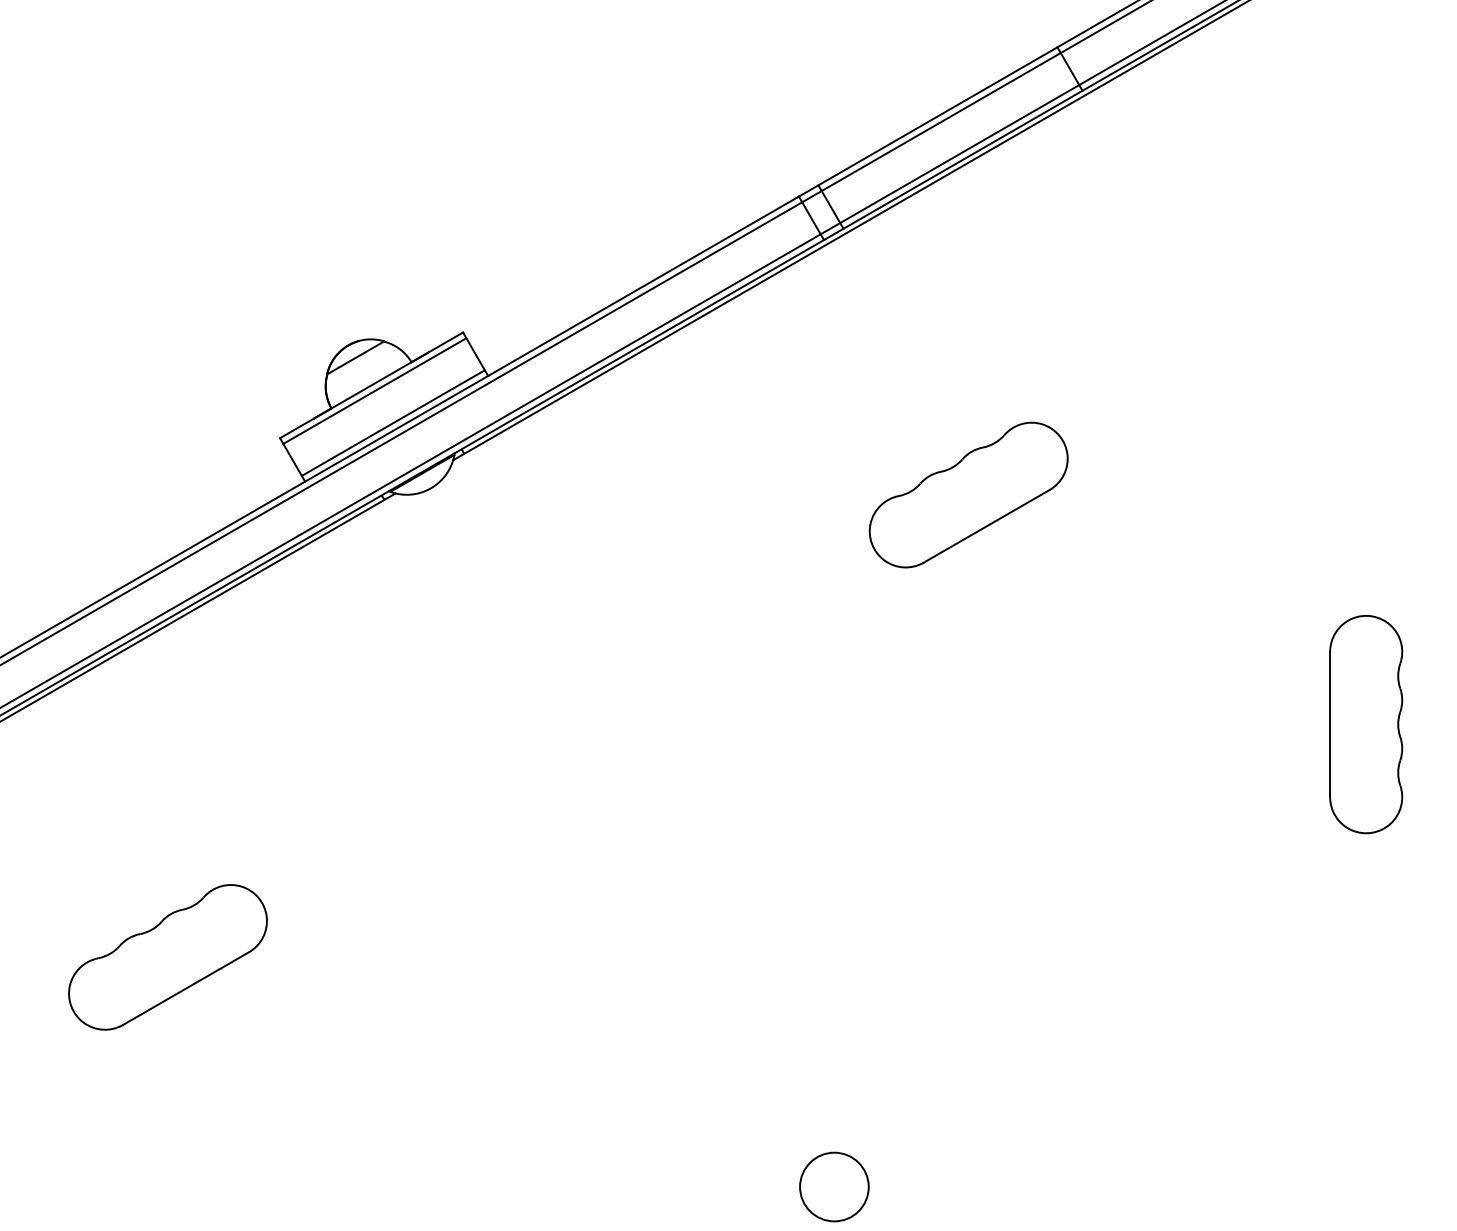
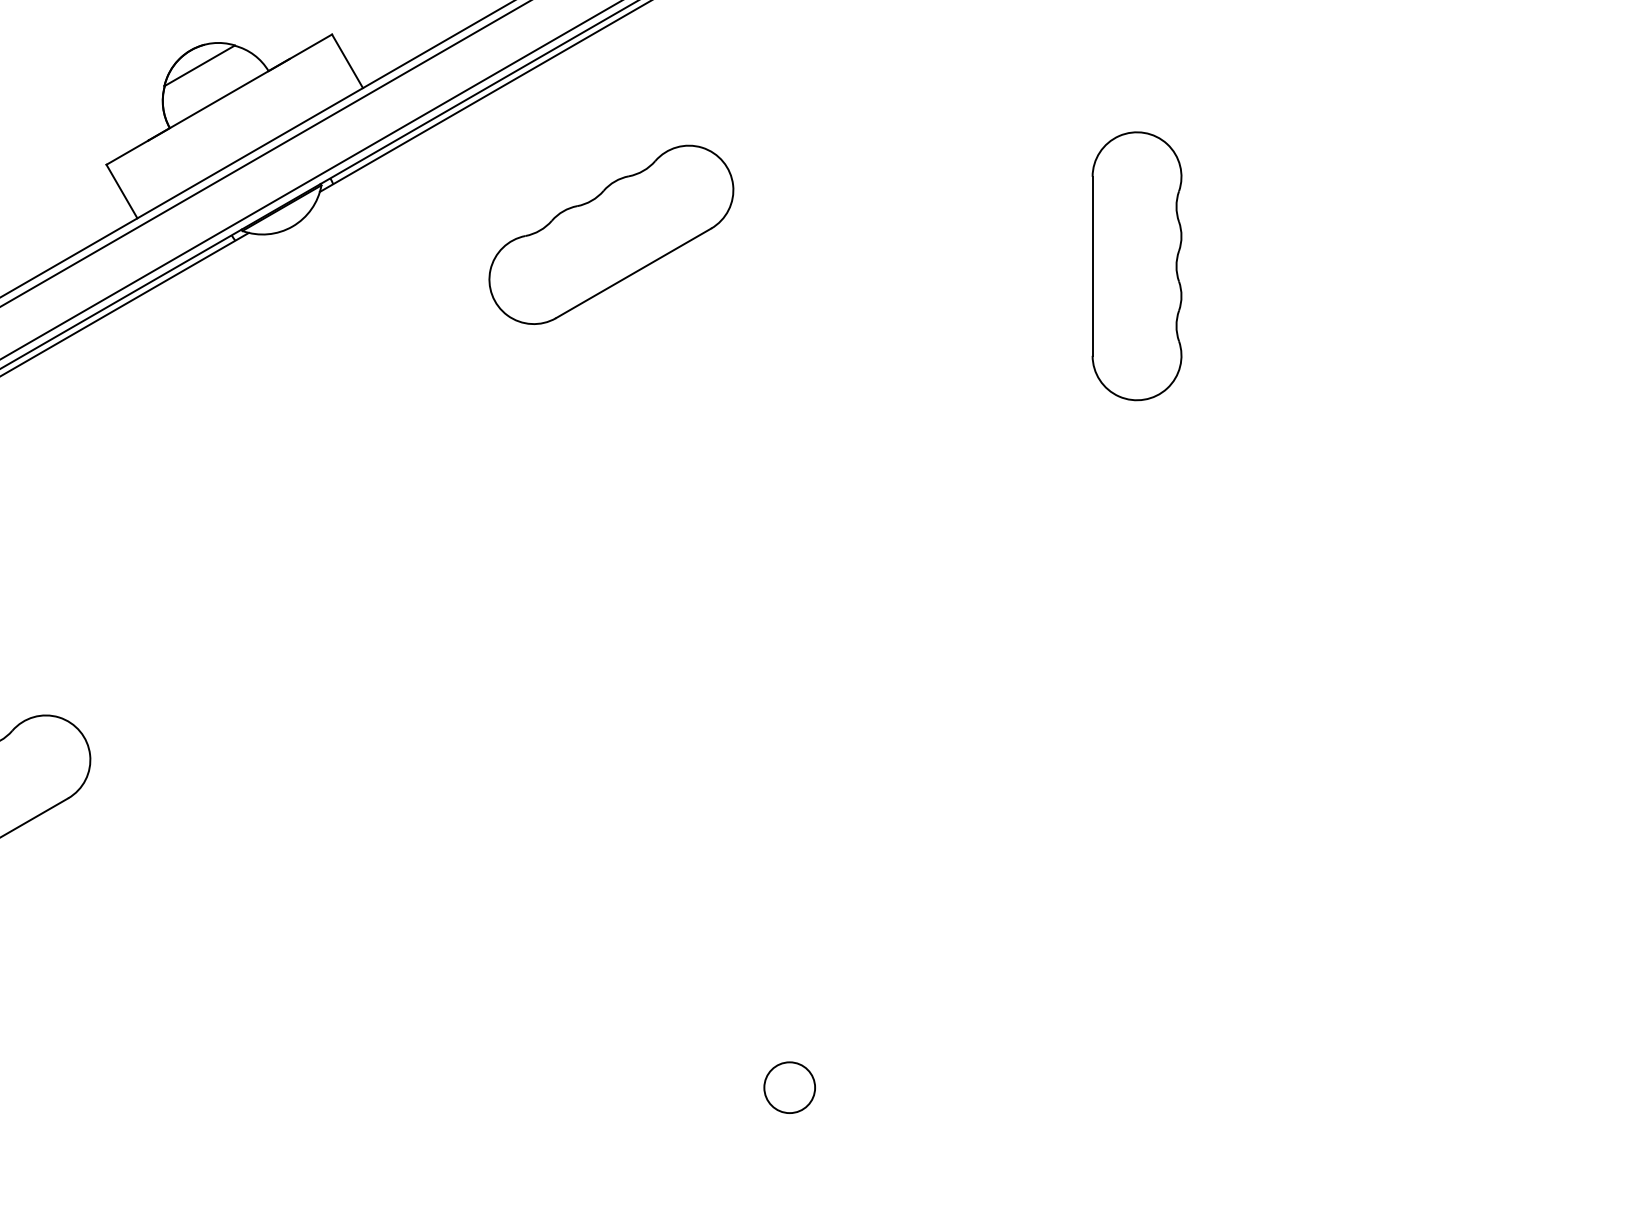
line: (374, 390) -> (222, 105), removed
line: (392, 422) -> (245, 145), removed
part: (968, 494) -> (611, 234), moved
part: (1366, 724) -> (1137, 266), moved
circle: (834, 1186) -> (789, 1087), size x0.6

